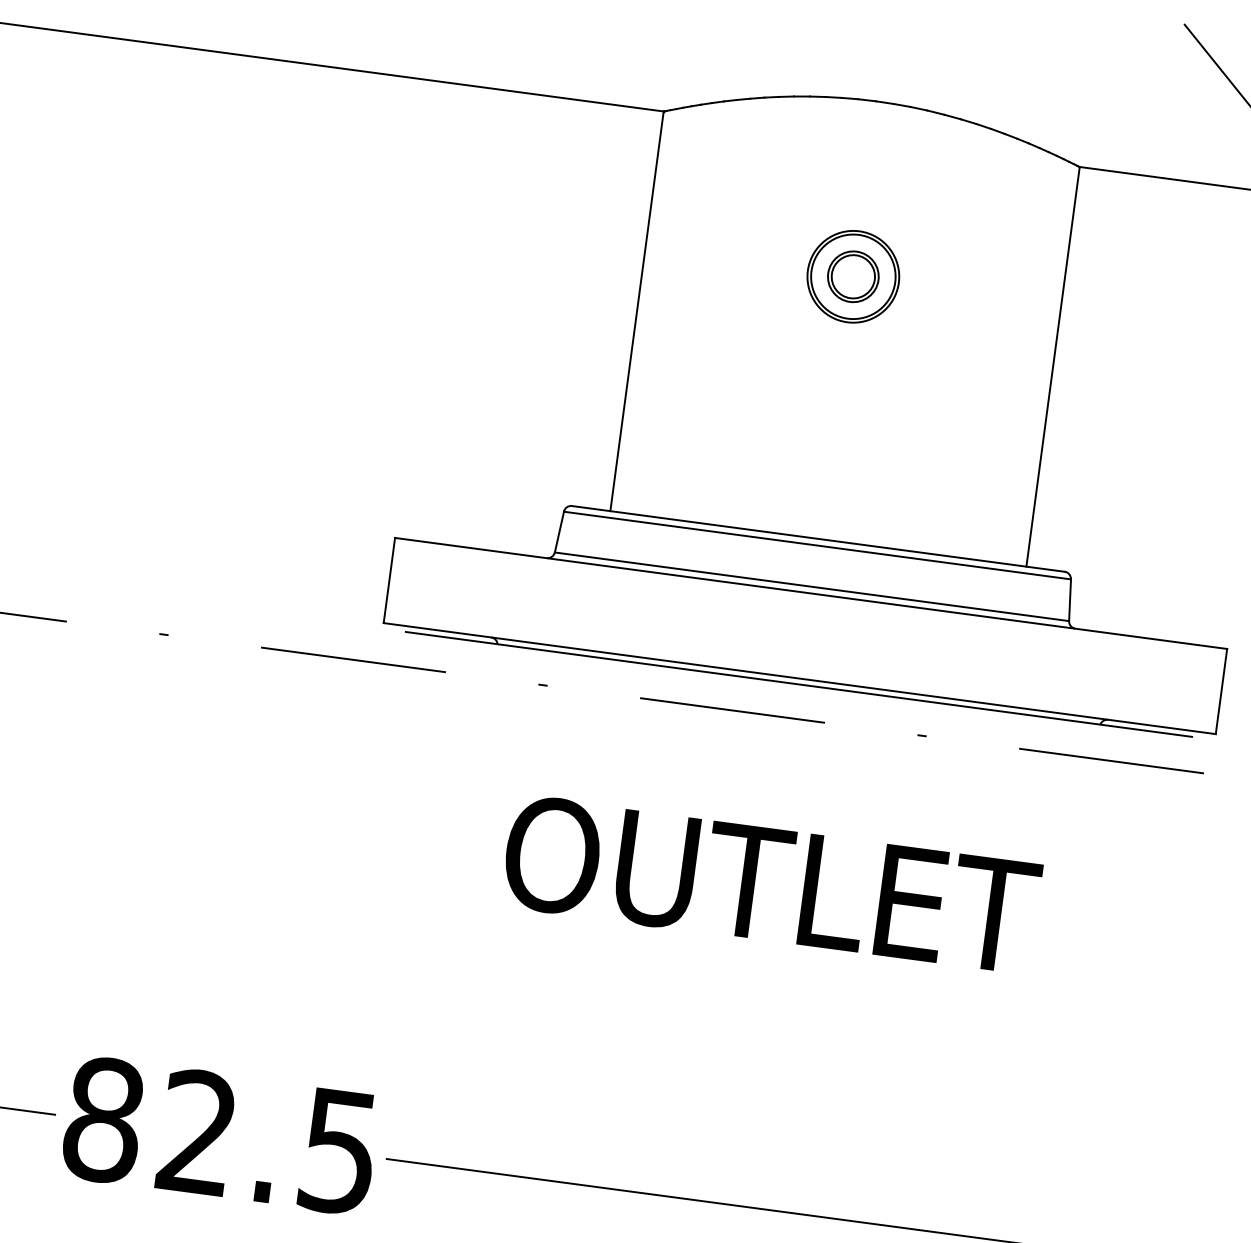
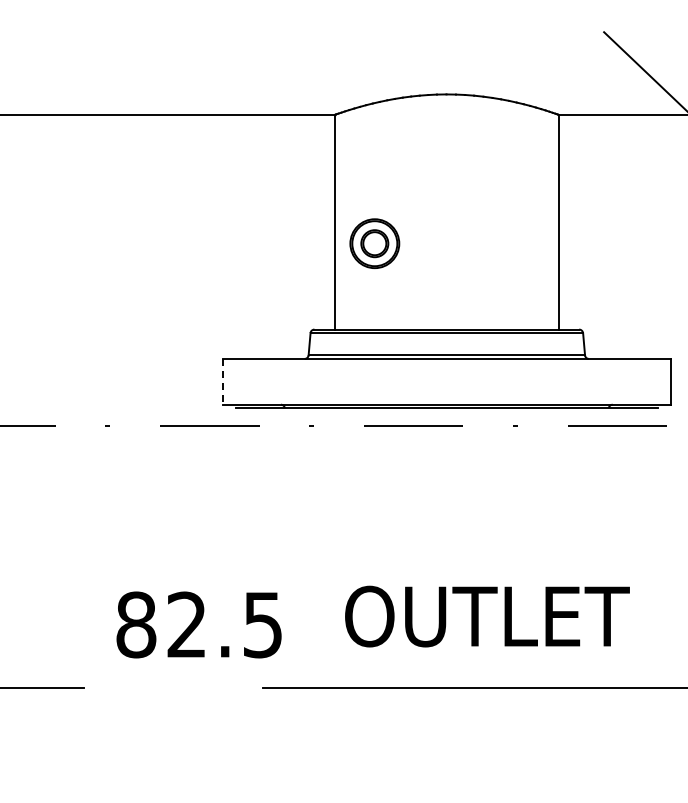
part: (852, 276) -> (374, 243), moved
line: (390, 579) -> (223, 381), solid -> dashed
text: (771, 884) -> (487, 616), moved
text: (219, 1134) -> (198, 624), moved

